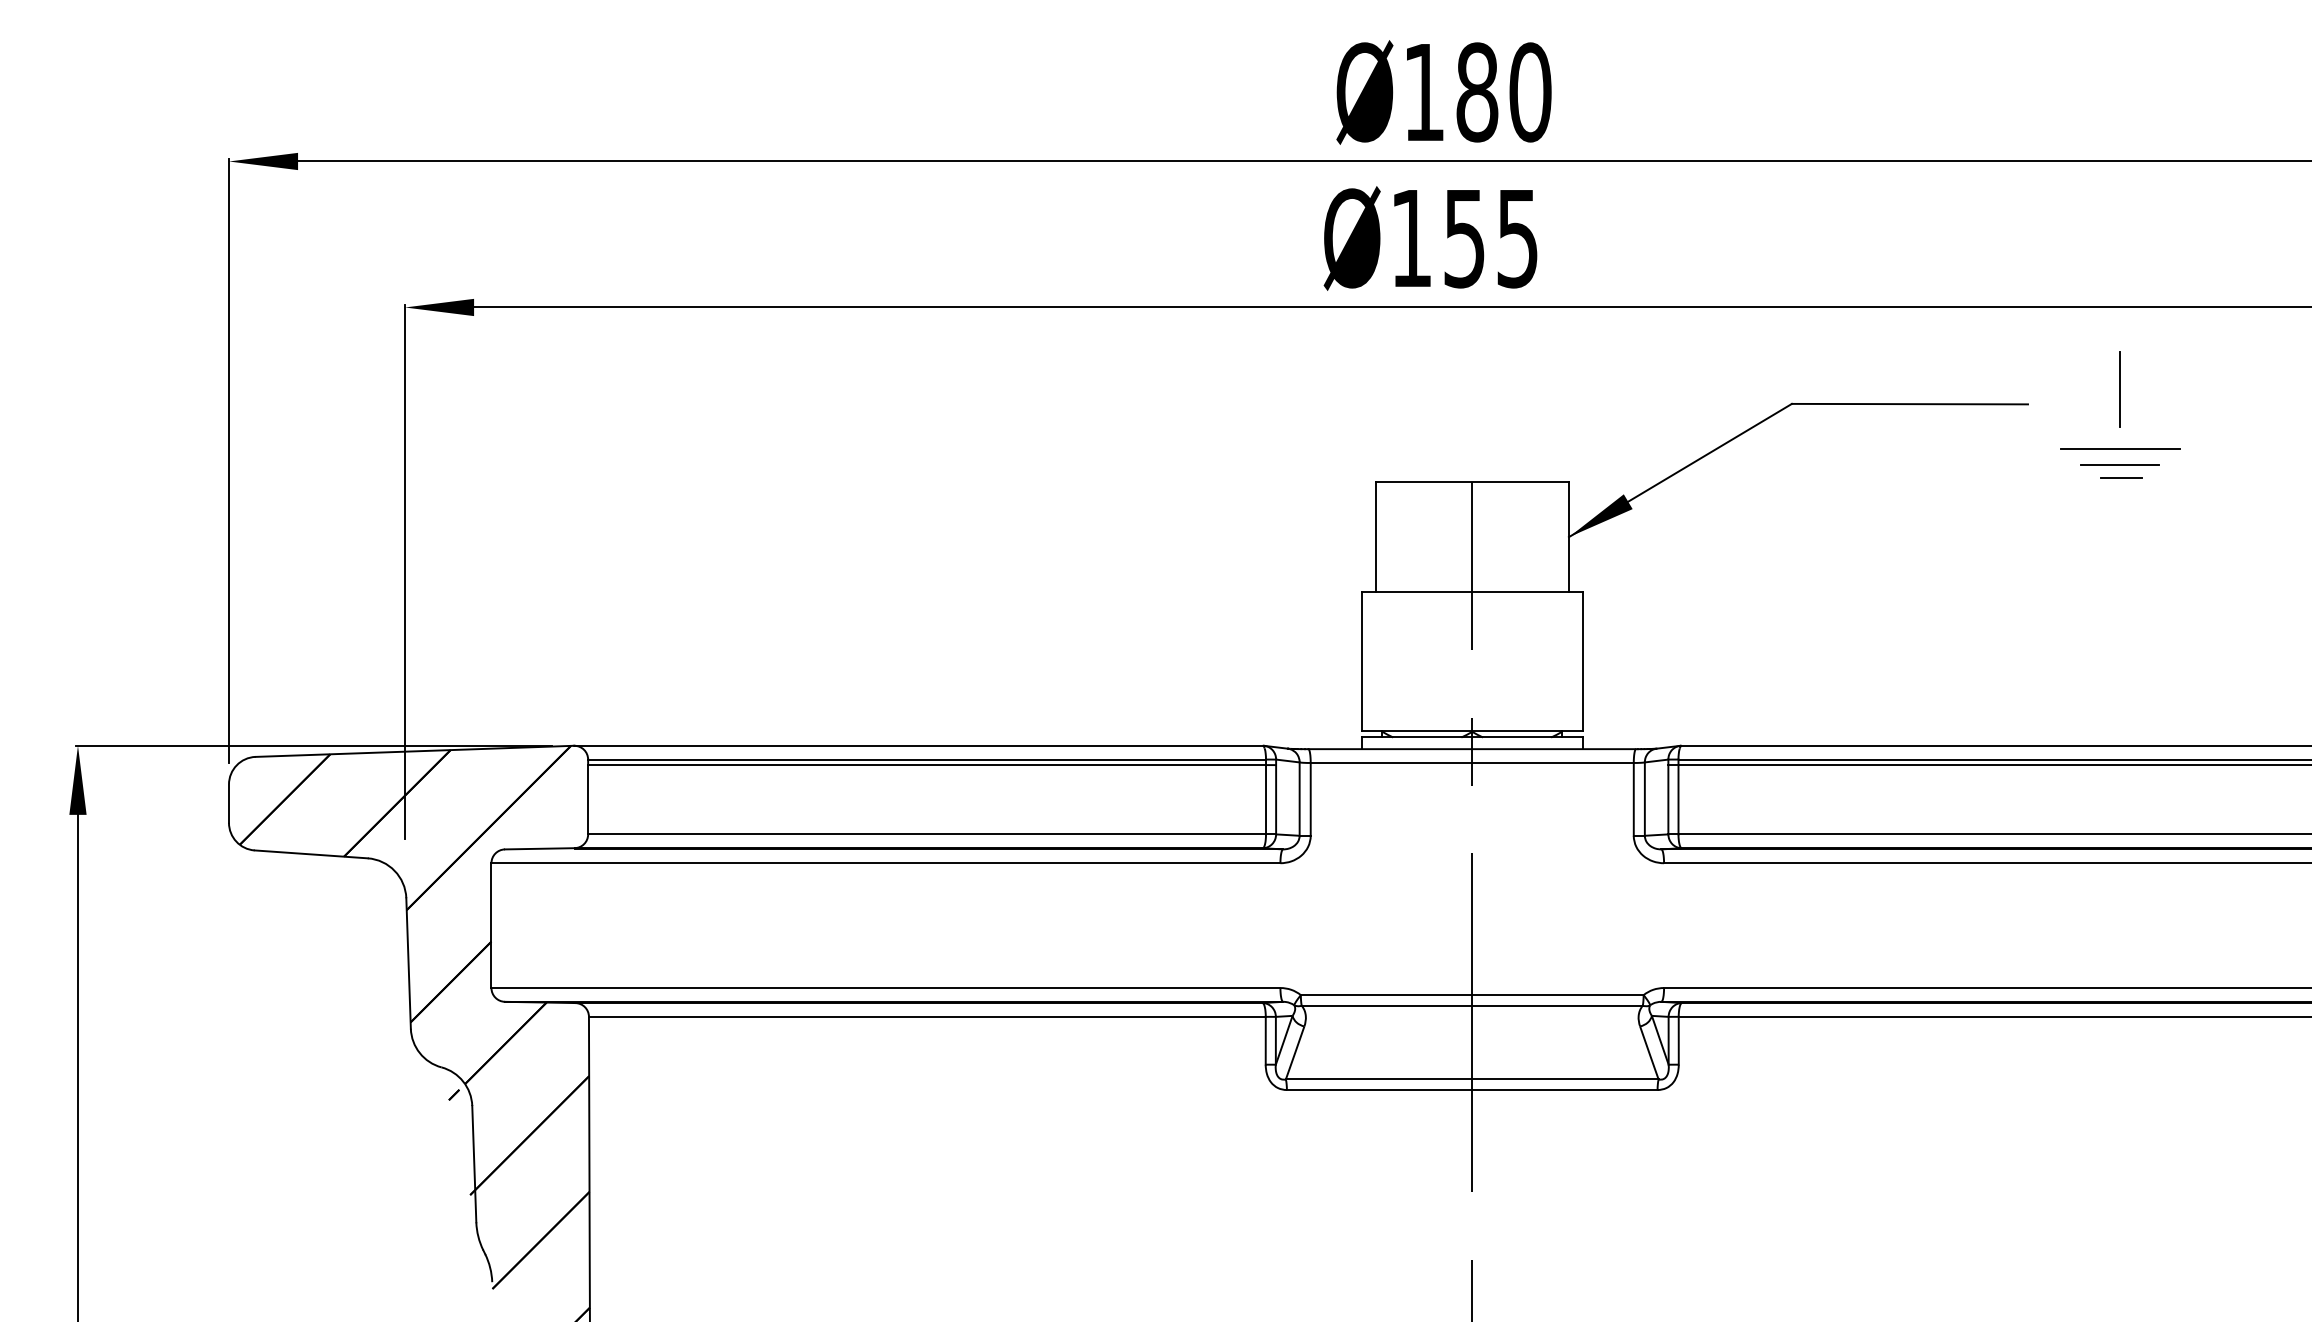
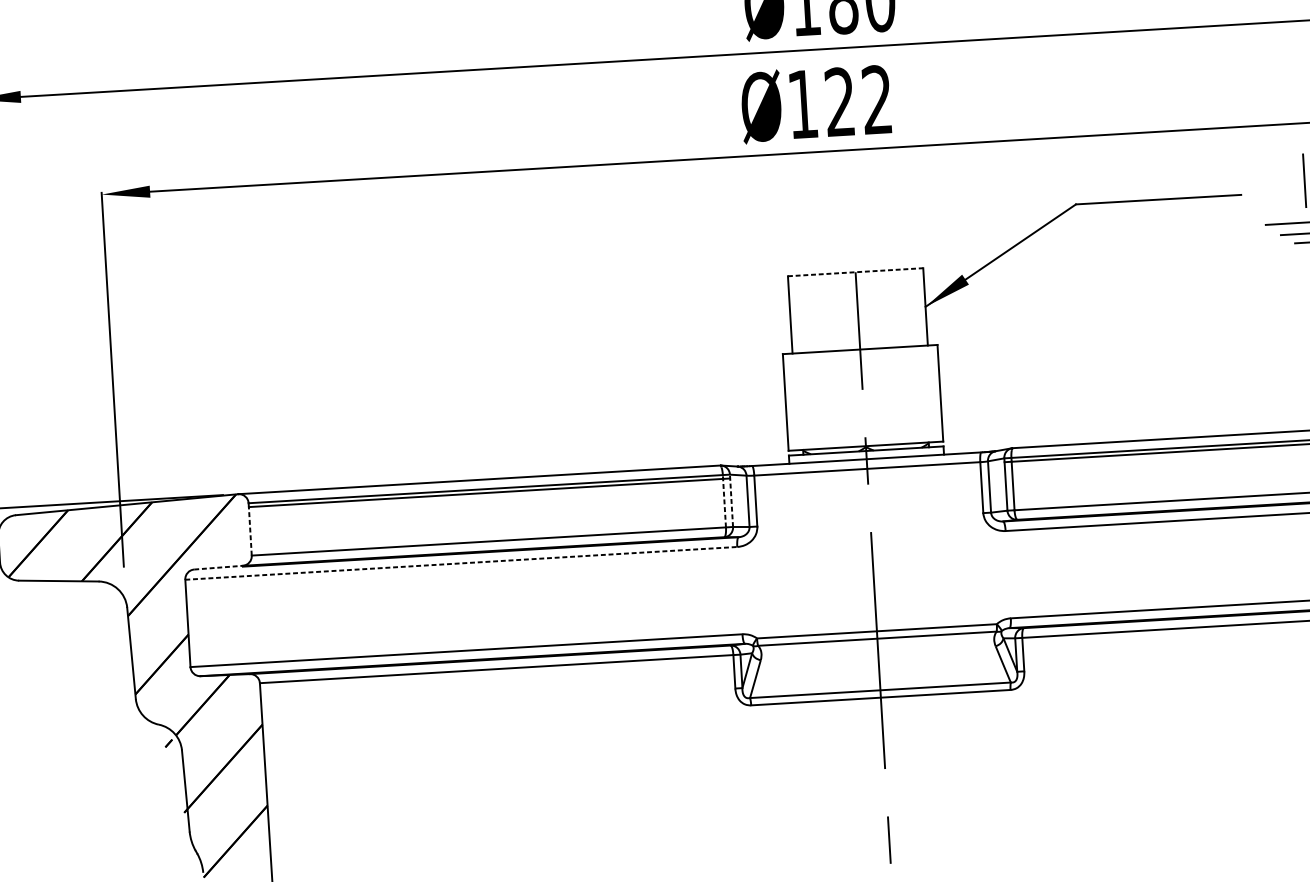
text: (1490, 238) -> (858, 101), Ø155 -> Ø122
line: (1472, 481) -> (855, 271), solid -> dashed
line: (1266, 796) -> (724, 500), solid -> dashed
line: (1276, 796) -> (731, 500), solid -> dashed
line: (588, 799) -> (250, 531), solid -> dashed
line: (539, 848) -> (218, 567), solid -> dashed
line: (886, 863) -> (461, 563), solid -> dashed

